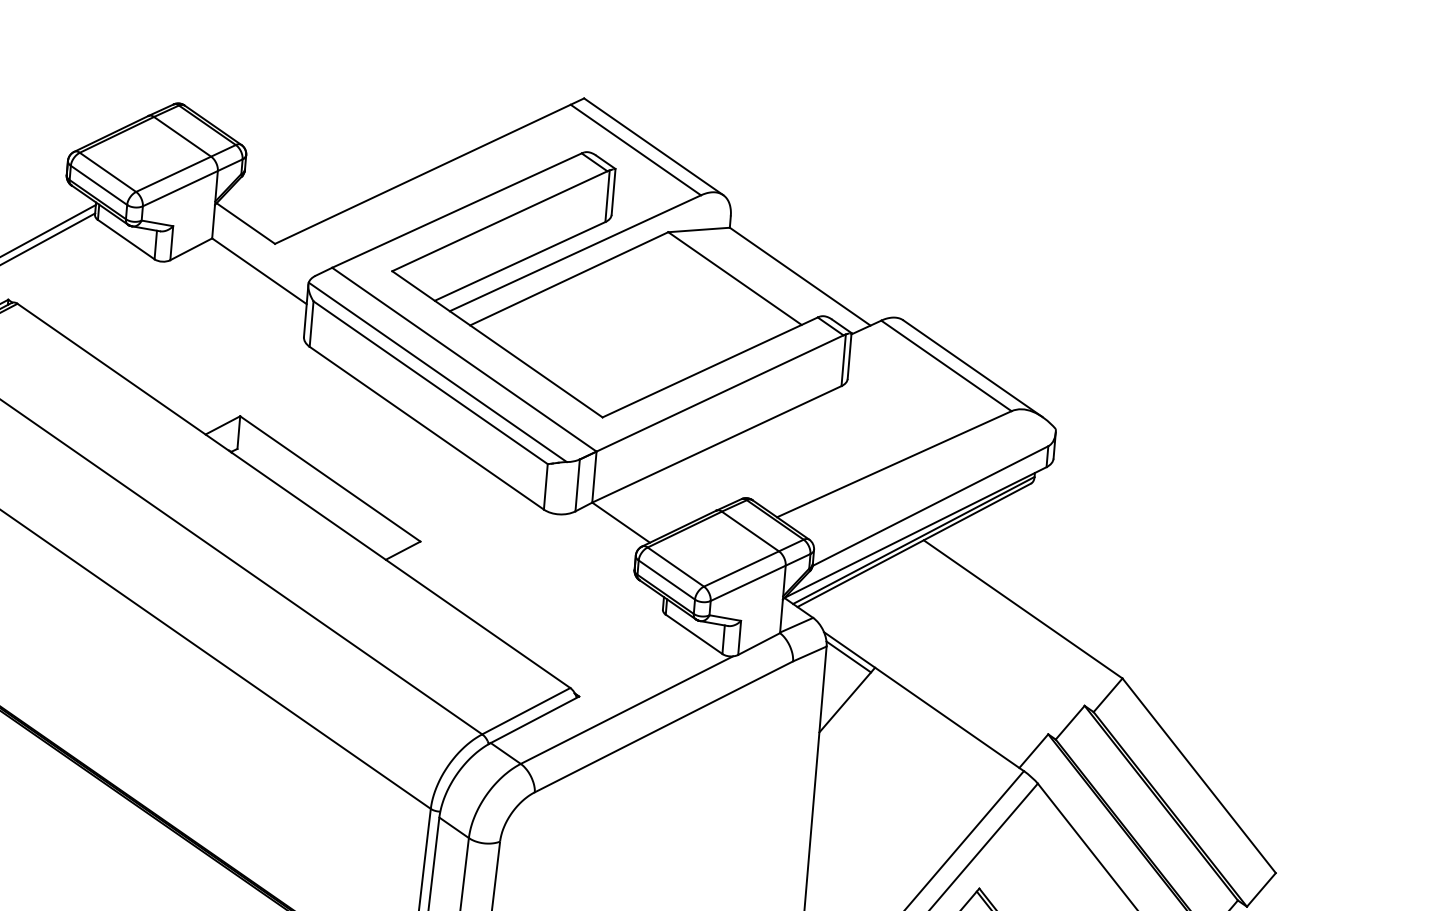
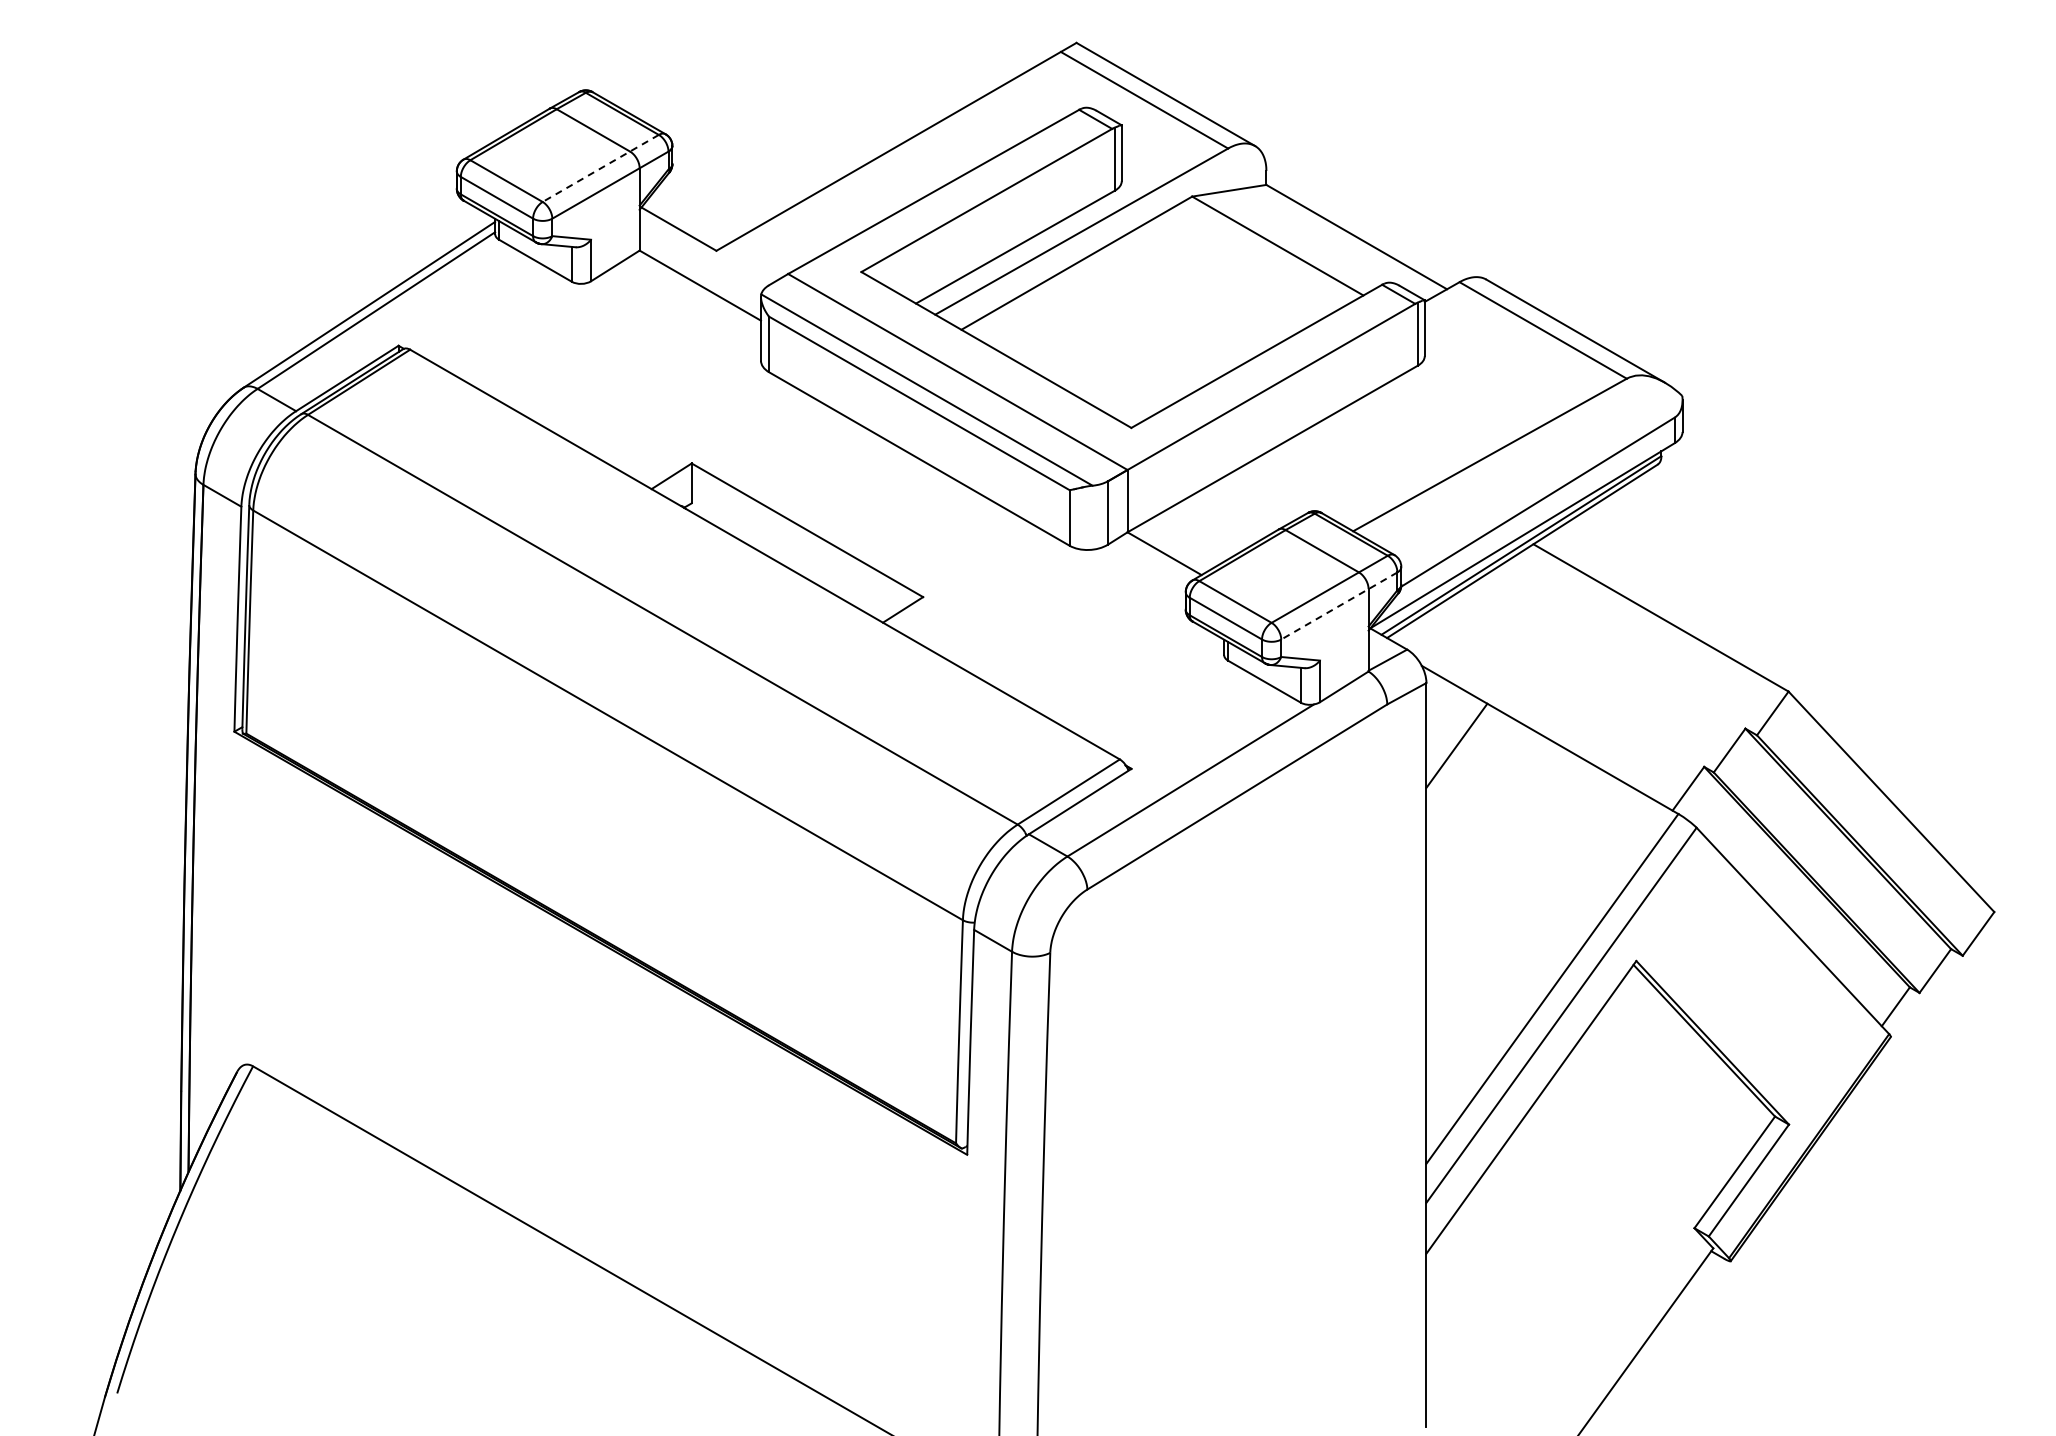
line: (185, 168) -> (600, 168), solid -> dashed
line: (759, 577) -> (1338, 606), solid -> dashed
line: (848, 656) -> (1453, 692), removed

